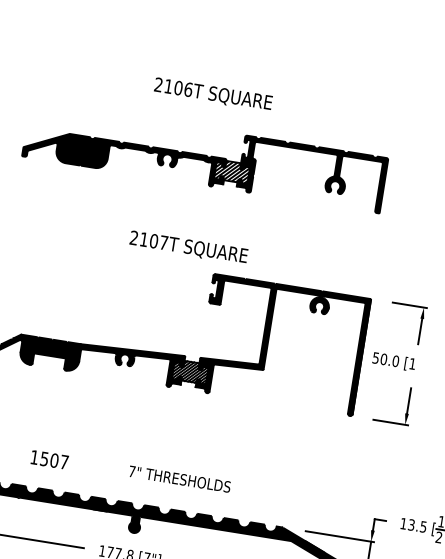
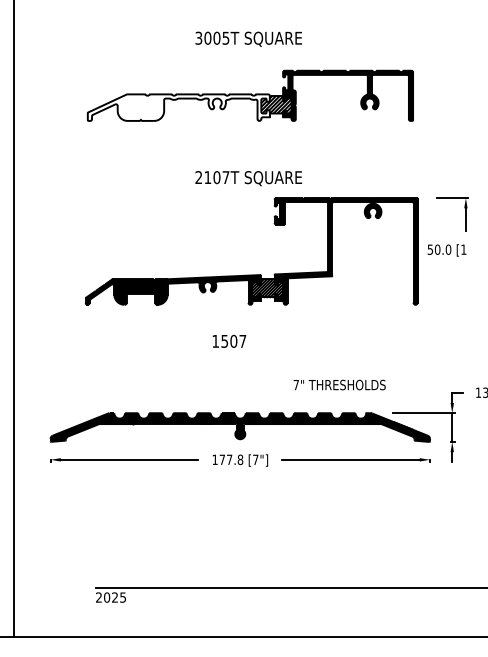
text: (173, 86) -> (212, 37), 2106T -> 3005T
fill: (124, 157) -> (178, 107), removed
part: (407, 406) -> (465, 288), removed
text: (49, 458) -> (229, 340), moved
text: (179, 478) -> (339, 384), moved

